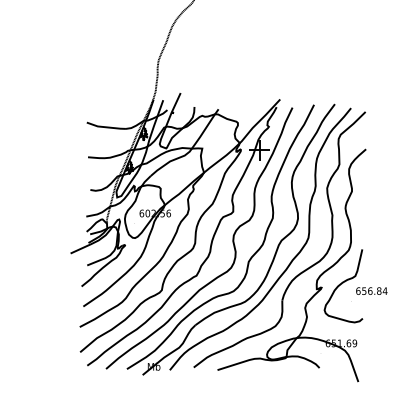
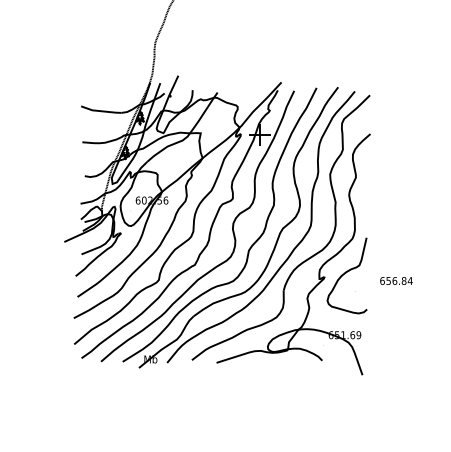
text: (371, 290) -> (396, 280), moved

